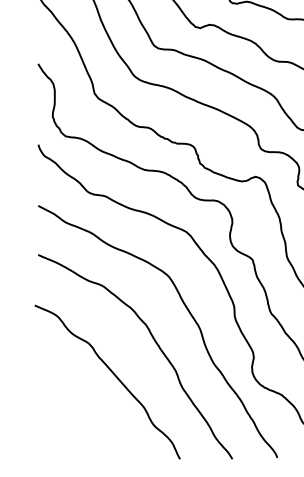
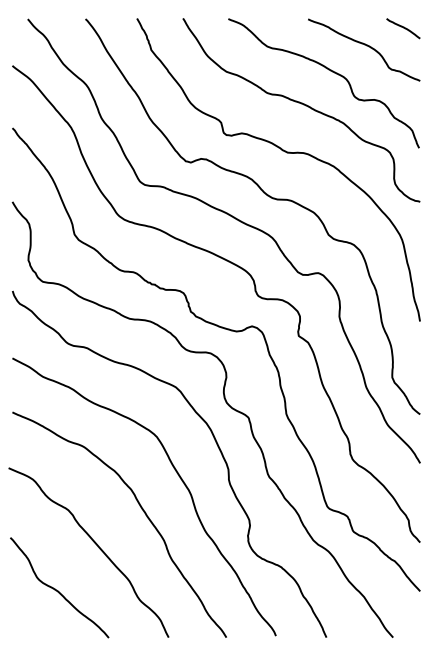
curve: (80, 416) -> (58, 590), added

